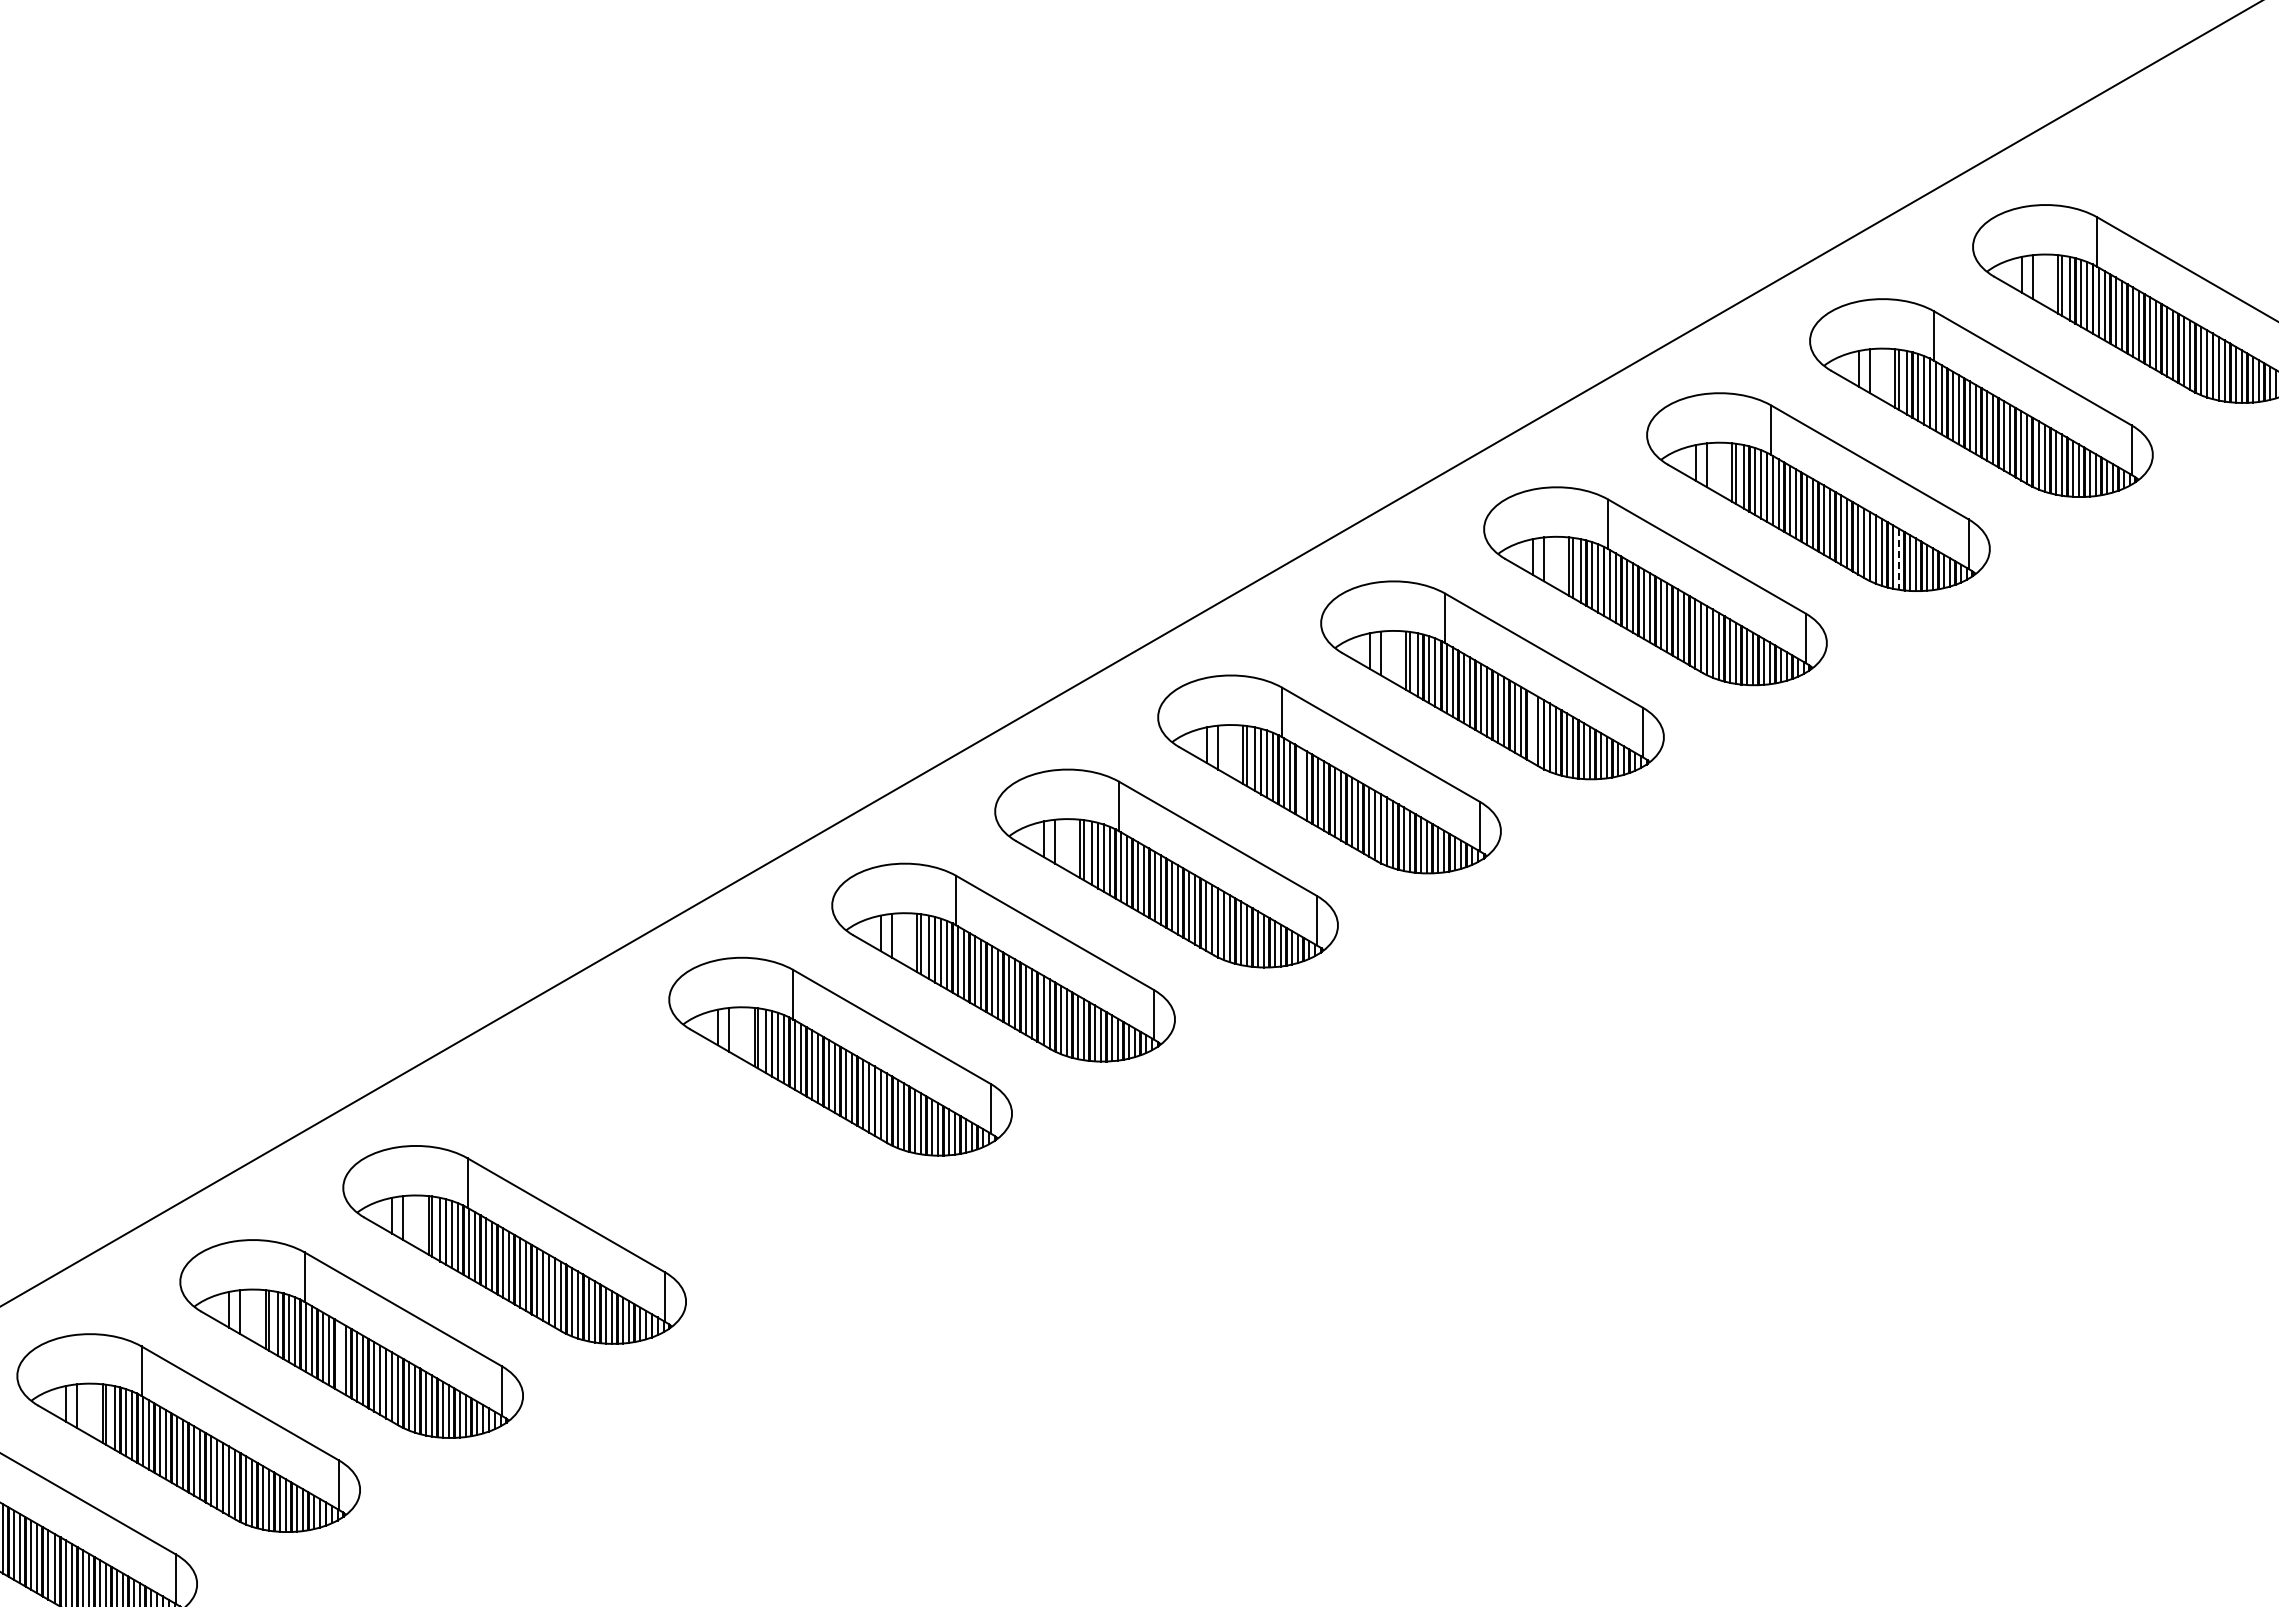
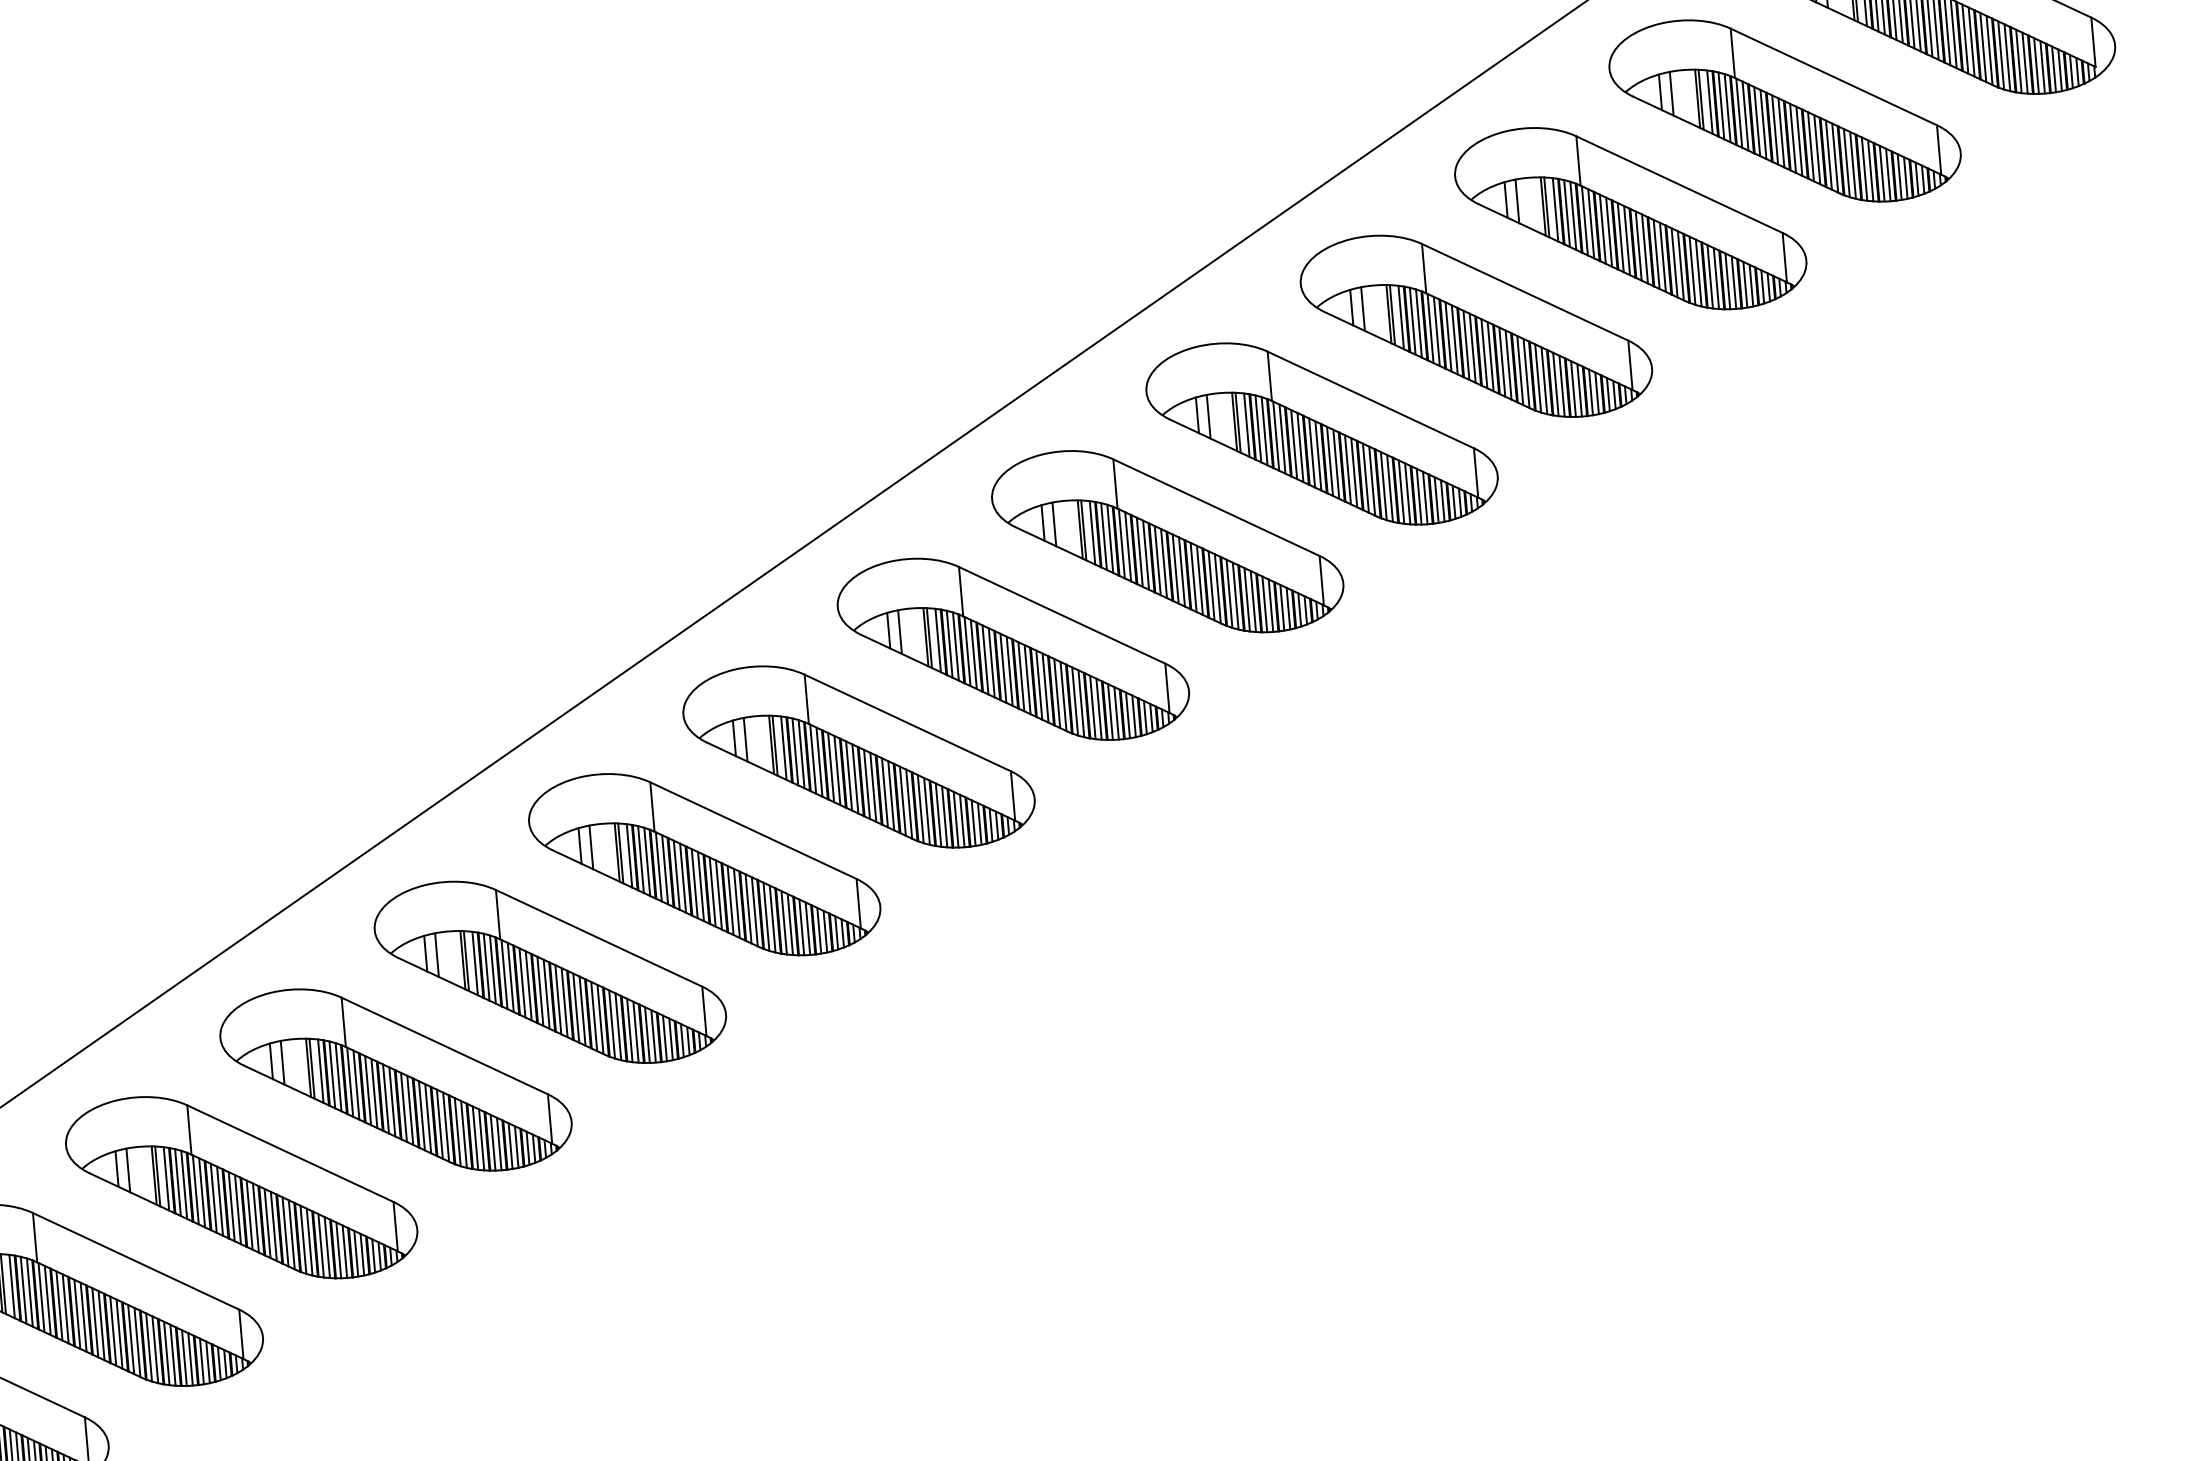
line: (1898, 559) -> (1716, 278), dashed -> solid
line: (1532, 727) -> (1365, 477), added
line: (1300, 782) -> (1139, 552), added
part: (677, 1150) -> (550, 972), added
line: (340, 1356) -> (232, 1206), added

